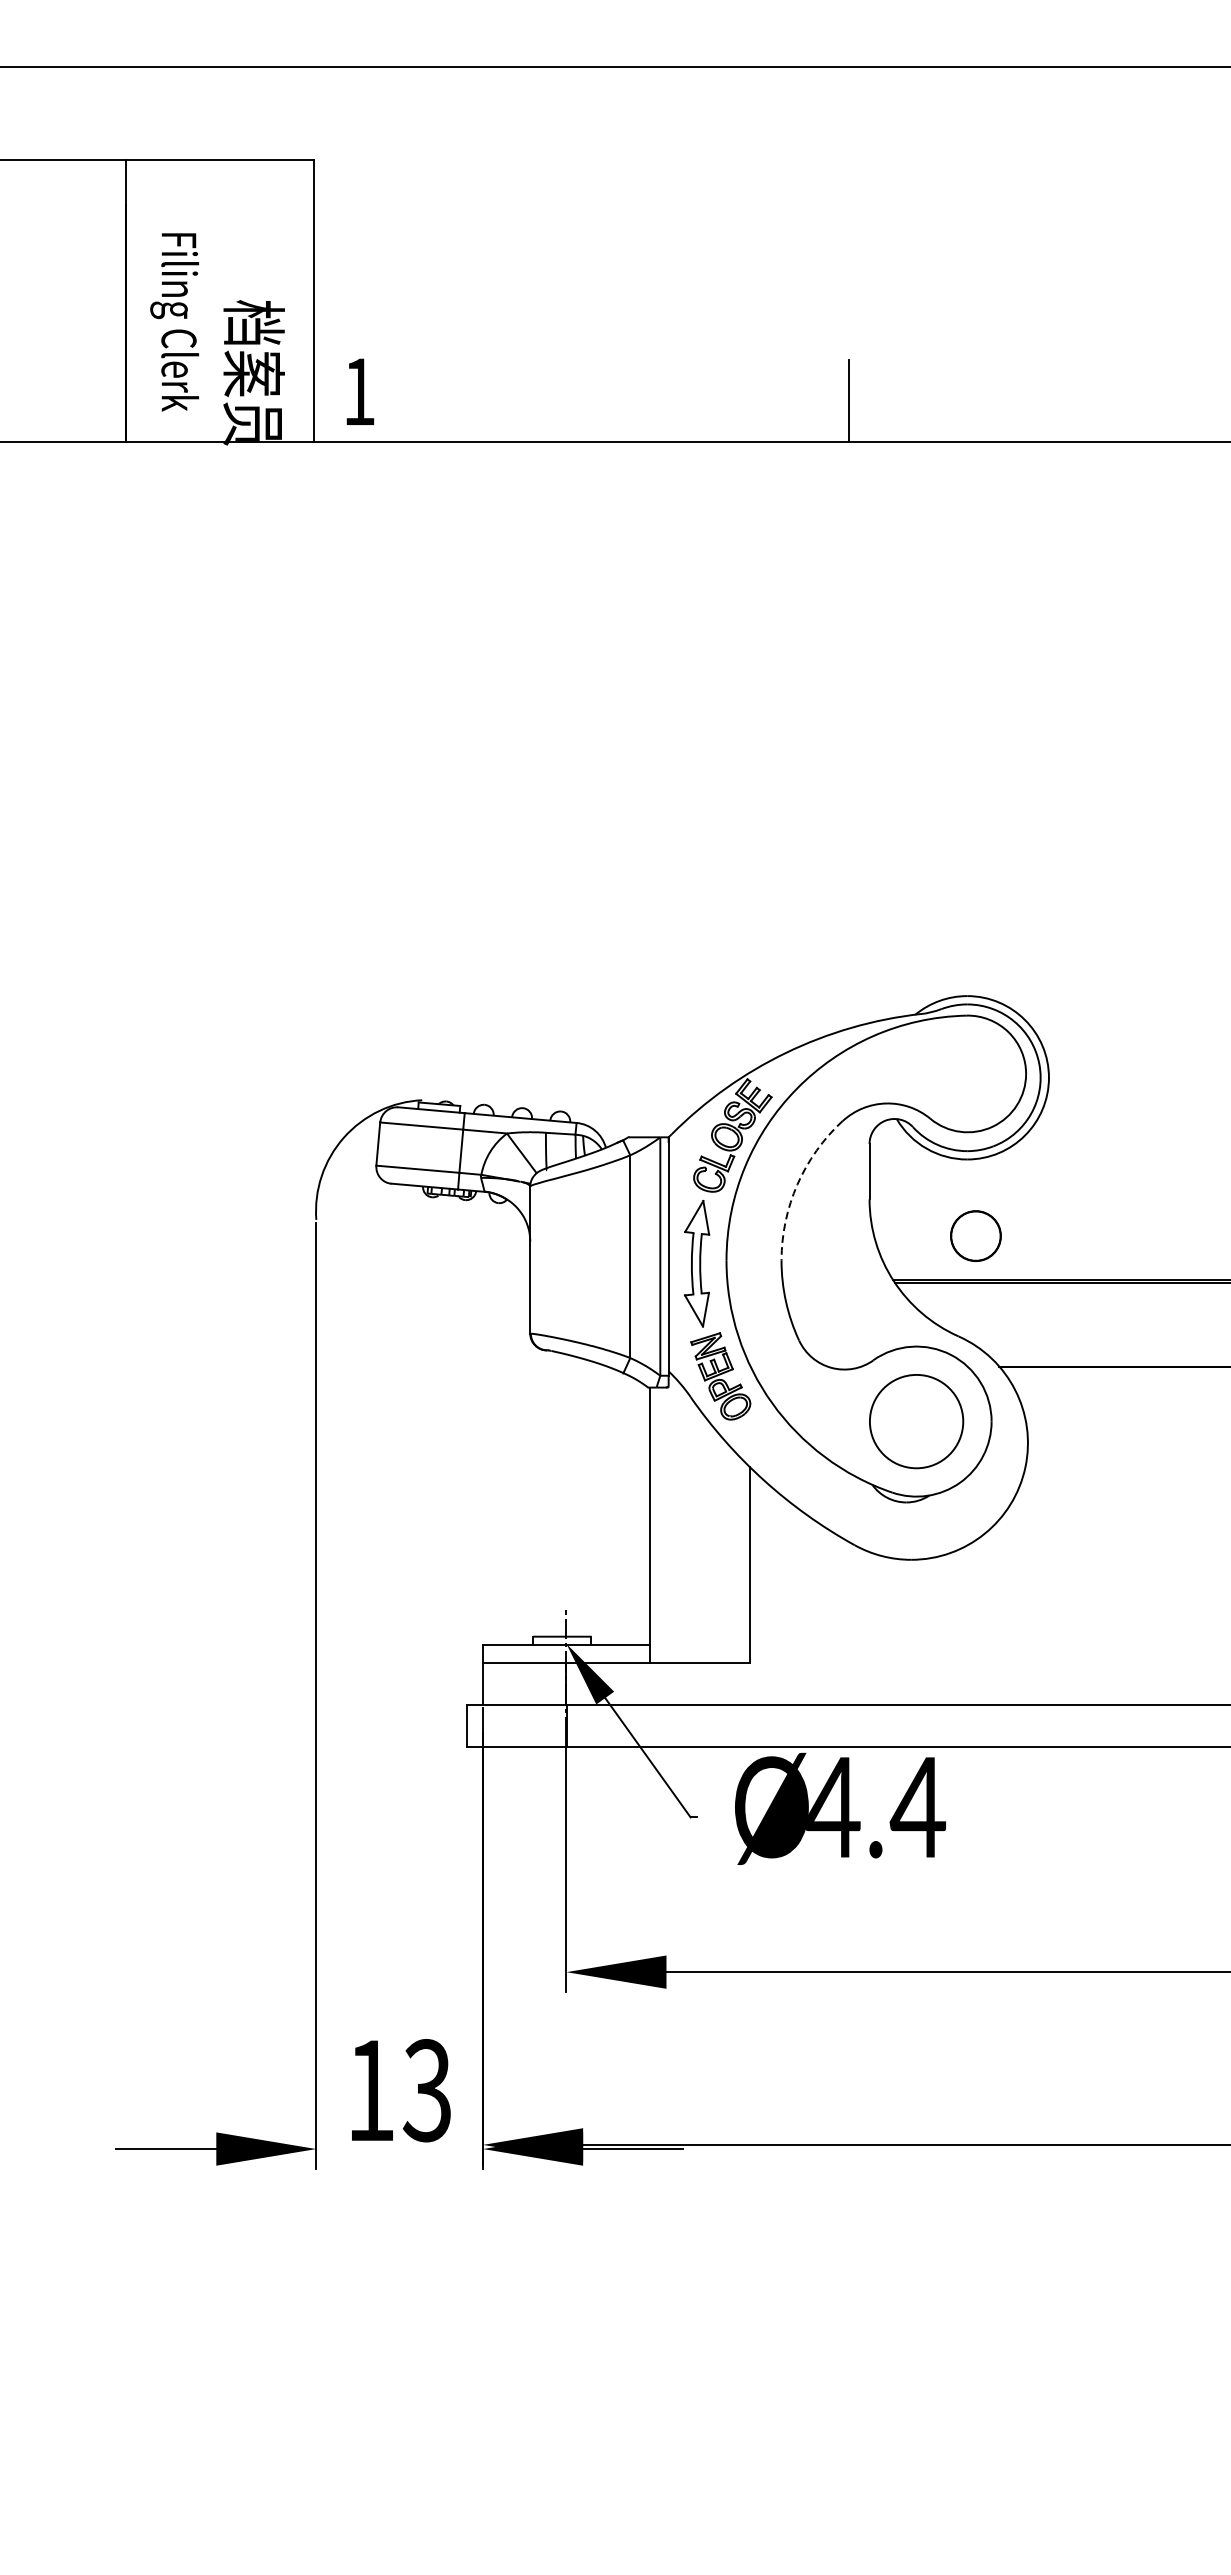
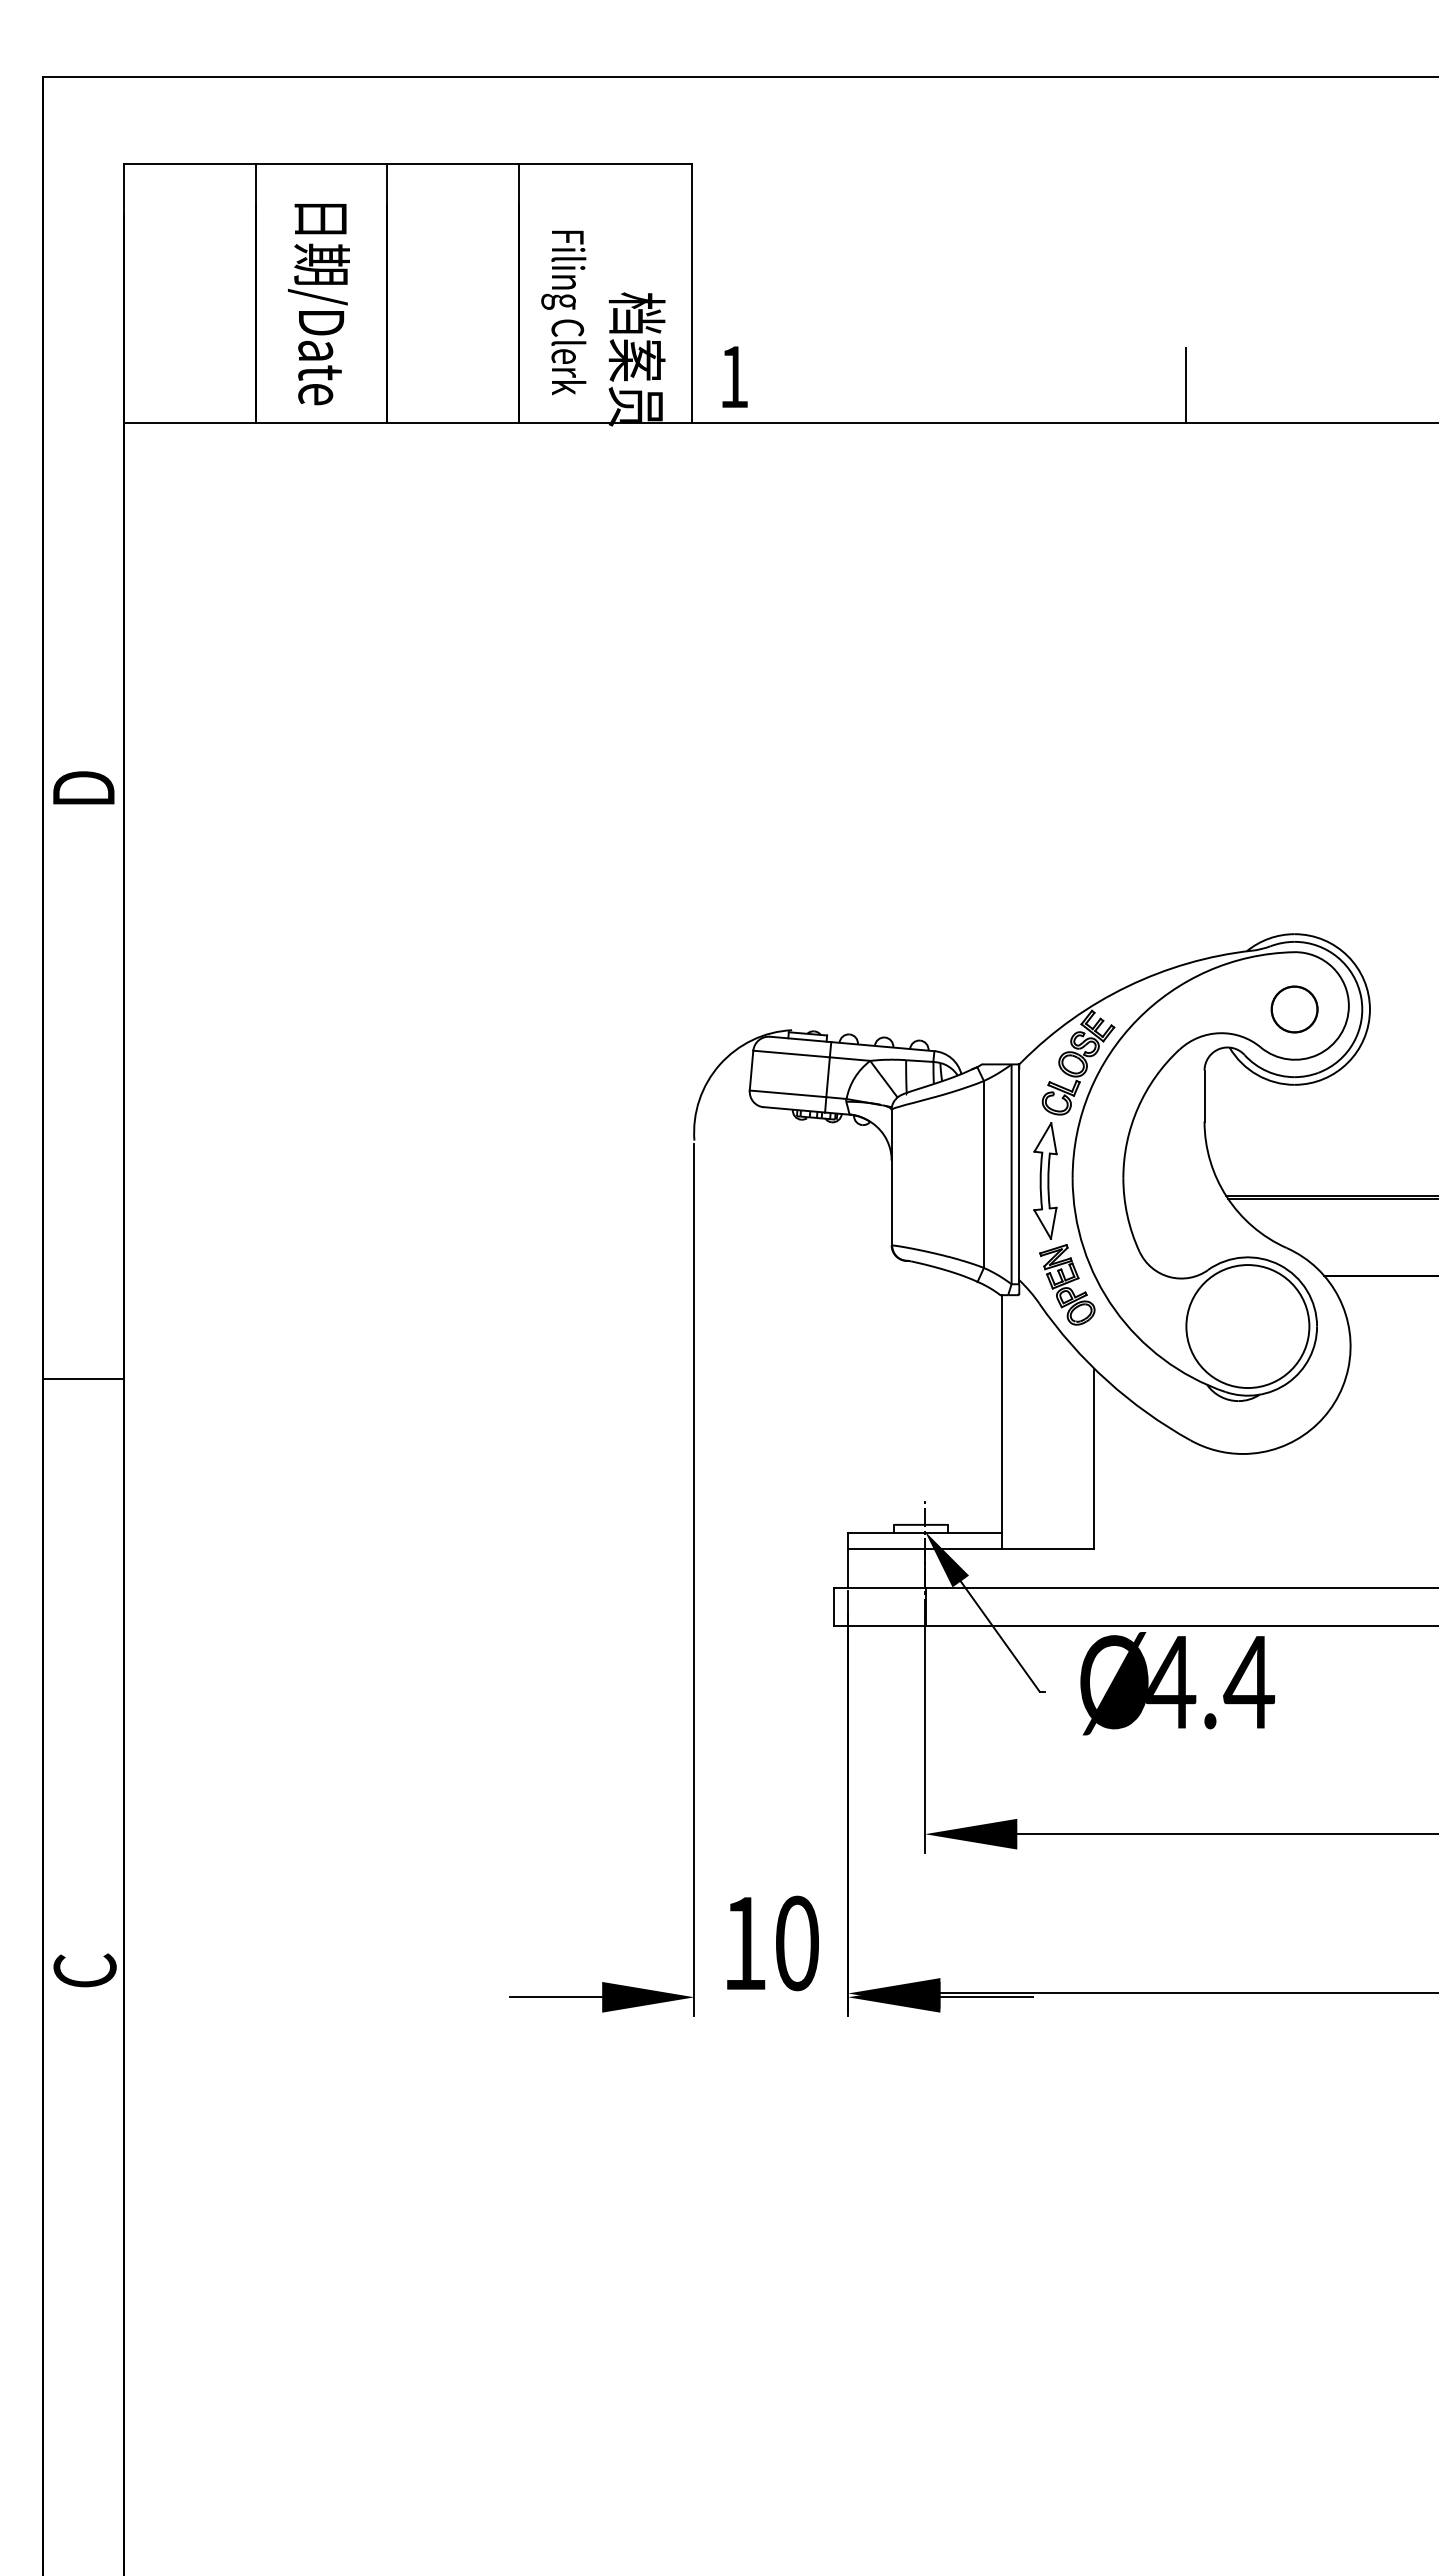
arc: (797, 1184) -> (1138, 1107), dashed -> solid
part: (975, 1236) -> (1294, 1009), moved
circle: (916, 1421) -> (1247, 1326), size x1.43
text: (427, 2090) -> (796, 1943), 13 -> 10

